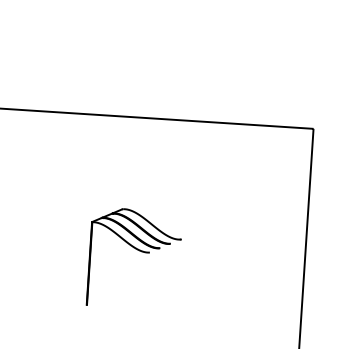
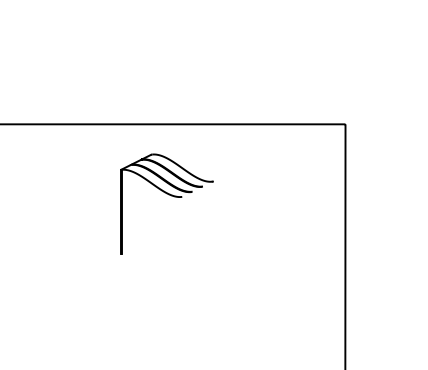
part: (136, 250) -> (168, 195), moved

